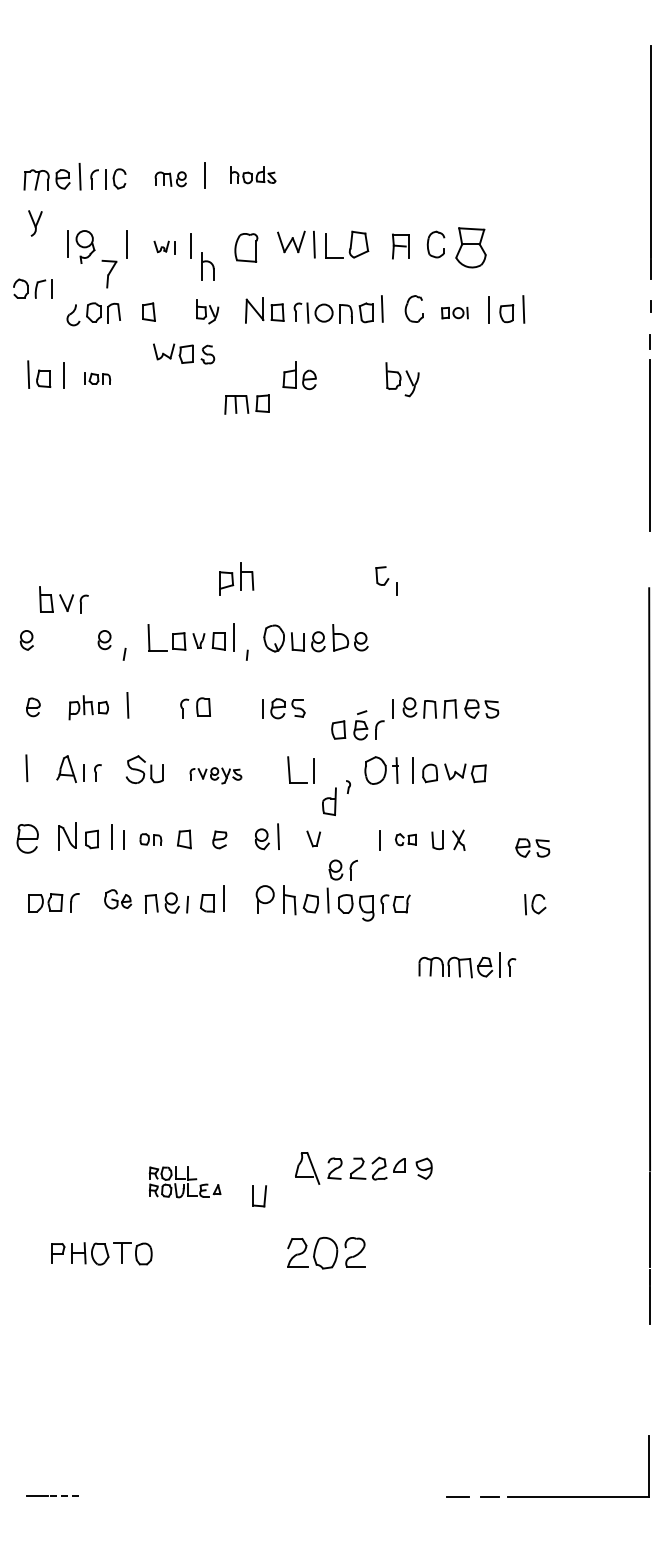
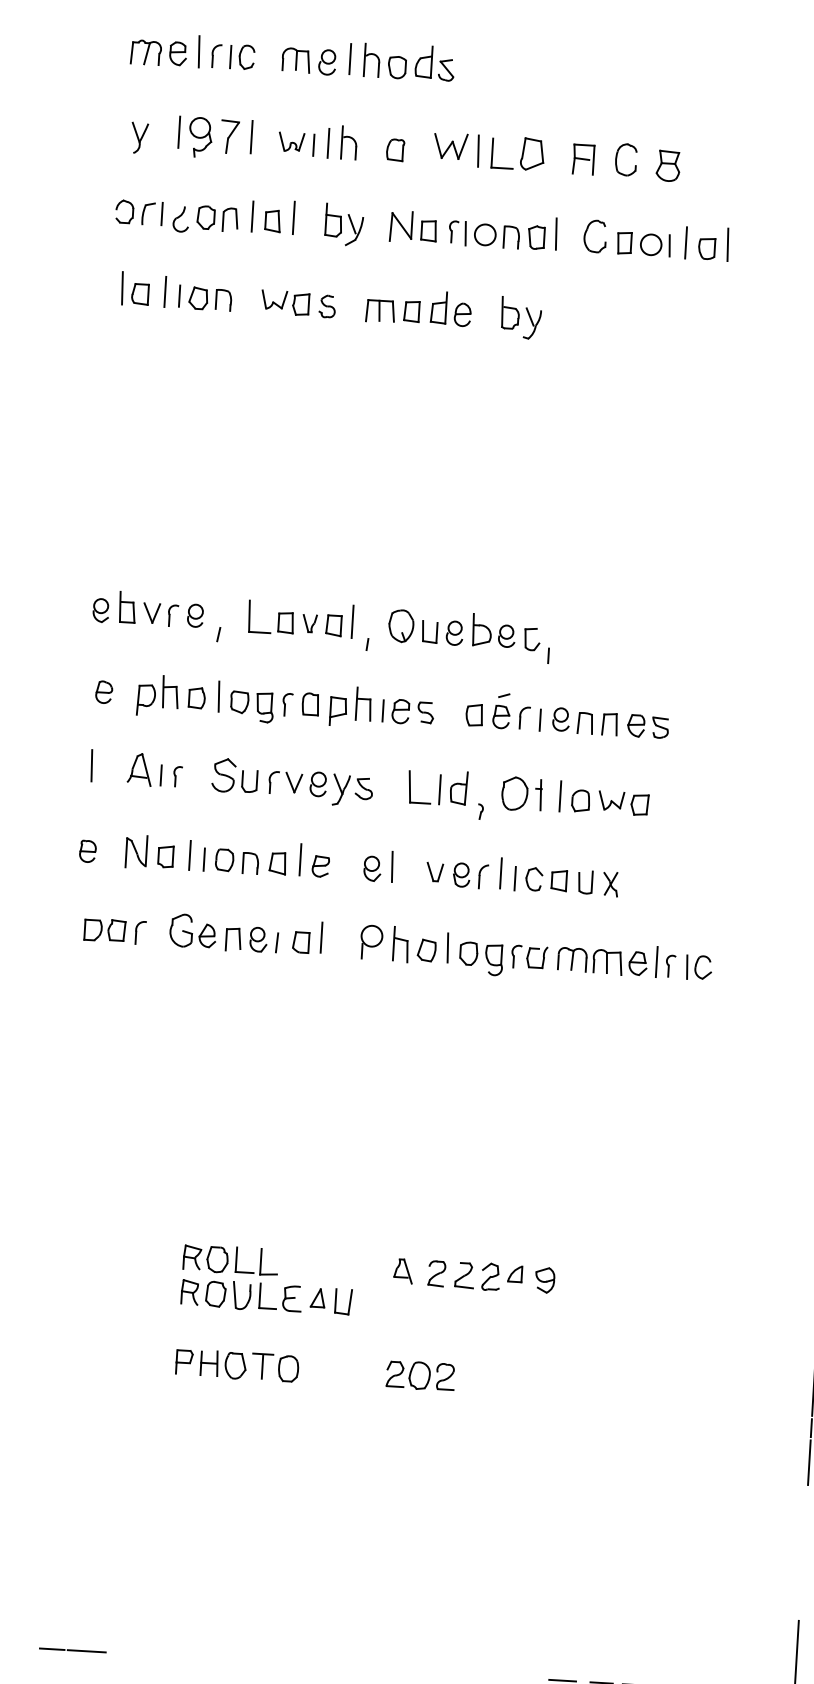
part: (253, 174) -> (409, 61), size x1.67
part: (170, 179) -> (308, 61), size x1.43
part: (35, 223) -> (139, 138), moved
part: (164, 247) -> (296, 143), size x1.43
part: (245, 247) -> (394, 149), size x0.62
part: (470, 247) -> (667, 165), size x0.62
part: (207, 266) -> (348, 143), moved
part: (109, 273) -> (229, 136), moved
part: (32, 288) -> (138, 212), moved
line: (166, 308) -> (294, 217), added
line: (132, 309) -> (253, 216), added
part: (207, 311) -> (343, 224), size x1.43
part: (454, 312) -> (643, 243), size x1.67
part: (184, 353) -> (299, 303), moved
part: (97, 378) -> (205, 297), size x1.67
part: (402, 379) -> (521, 317), moved
part: (246, 404) -> (392, 311), moved
part: (236, 578) -> (350, 705), moved
part: (386, 580) -> (536, 645), moved
part: (63, 599) -> (148, 608), moved
part: (88, 707) -> (171, 696), size x1.43
part: (155, 712) -> (251, 707), added
part: (357, 725) -> (497, 710), moved
part: (215, 775) -> (320, 788), size x1.67
part: (329, 801) -> (459, 787), moved
line: (202, 835) -> (300, 859), added
line: (368, 836) -> (501, 873), added
part: (27, 838) -> (87, 850), size x0.62
part: (150, 839) -> (236, 861), size x1.67
part: (405, 839) -> (546, 879), size x1.67
part: (532, 847) -> (699, 898), removed
part: (342, 869) -> (469, 874), moved
part: (117, 899) -> (192, 931), size x1.43
part: (467, 965) -> (616, 960), moved
part: (307, 1167) -> (403, 1270), size x0.62
part: (184, 1182) -> (253, 1279), size x1.67
part: (101, 1253) -> (237, 1365), moved
part: (326, 1253) -> (420, 1376), size x0.71
line: (65, 1495) -> (86, 1650), dashed -> solid

